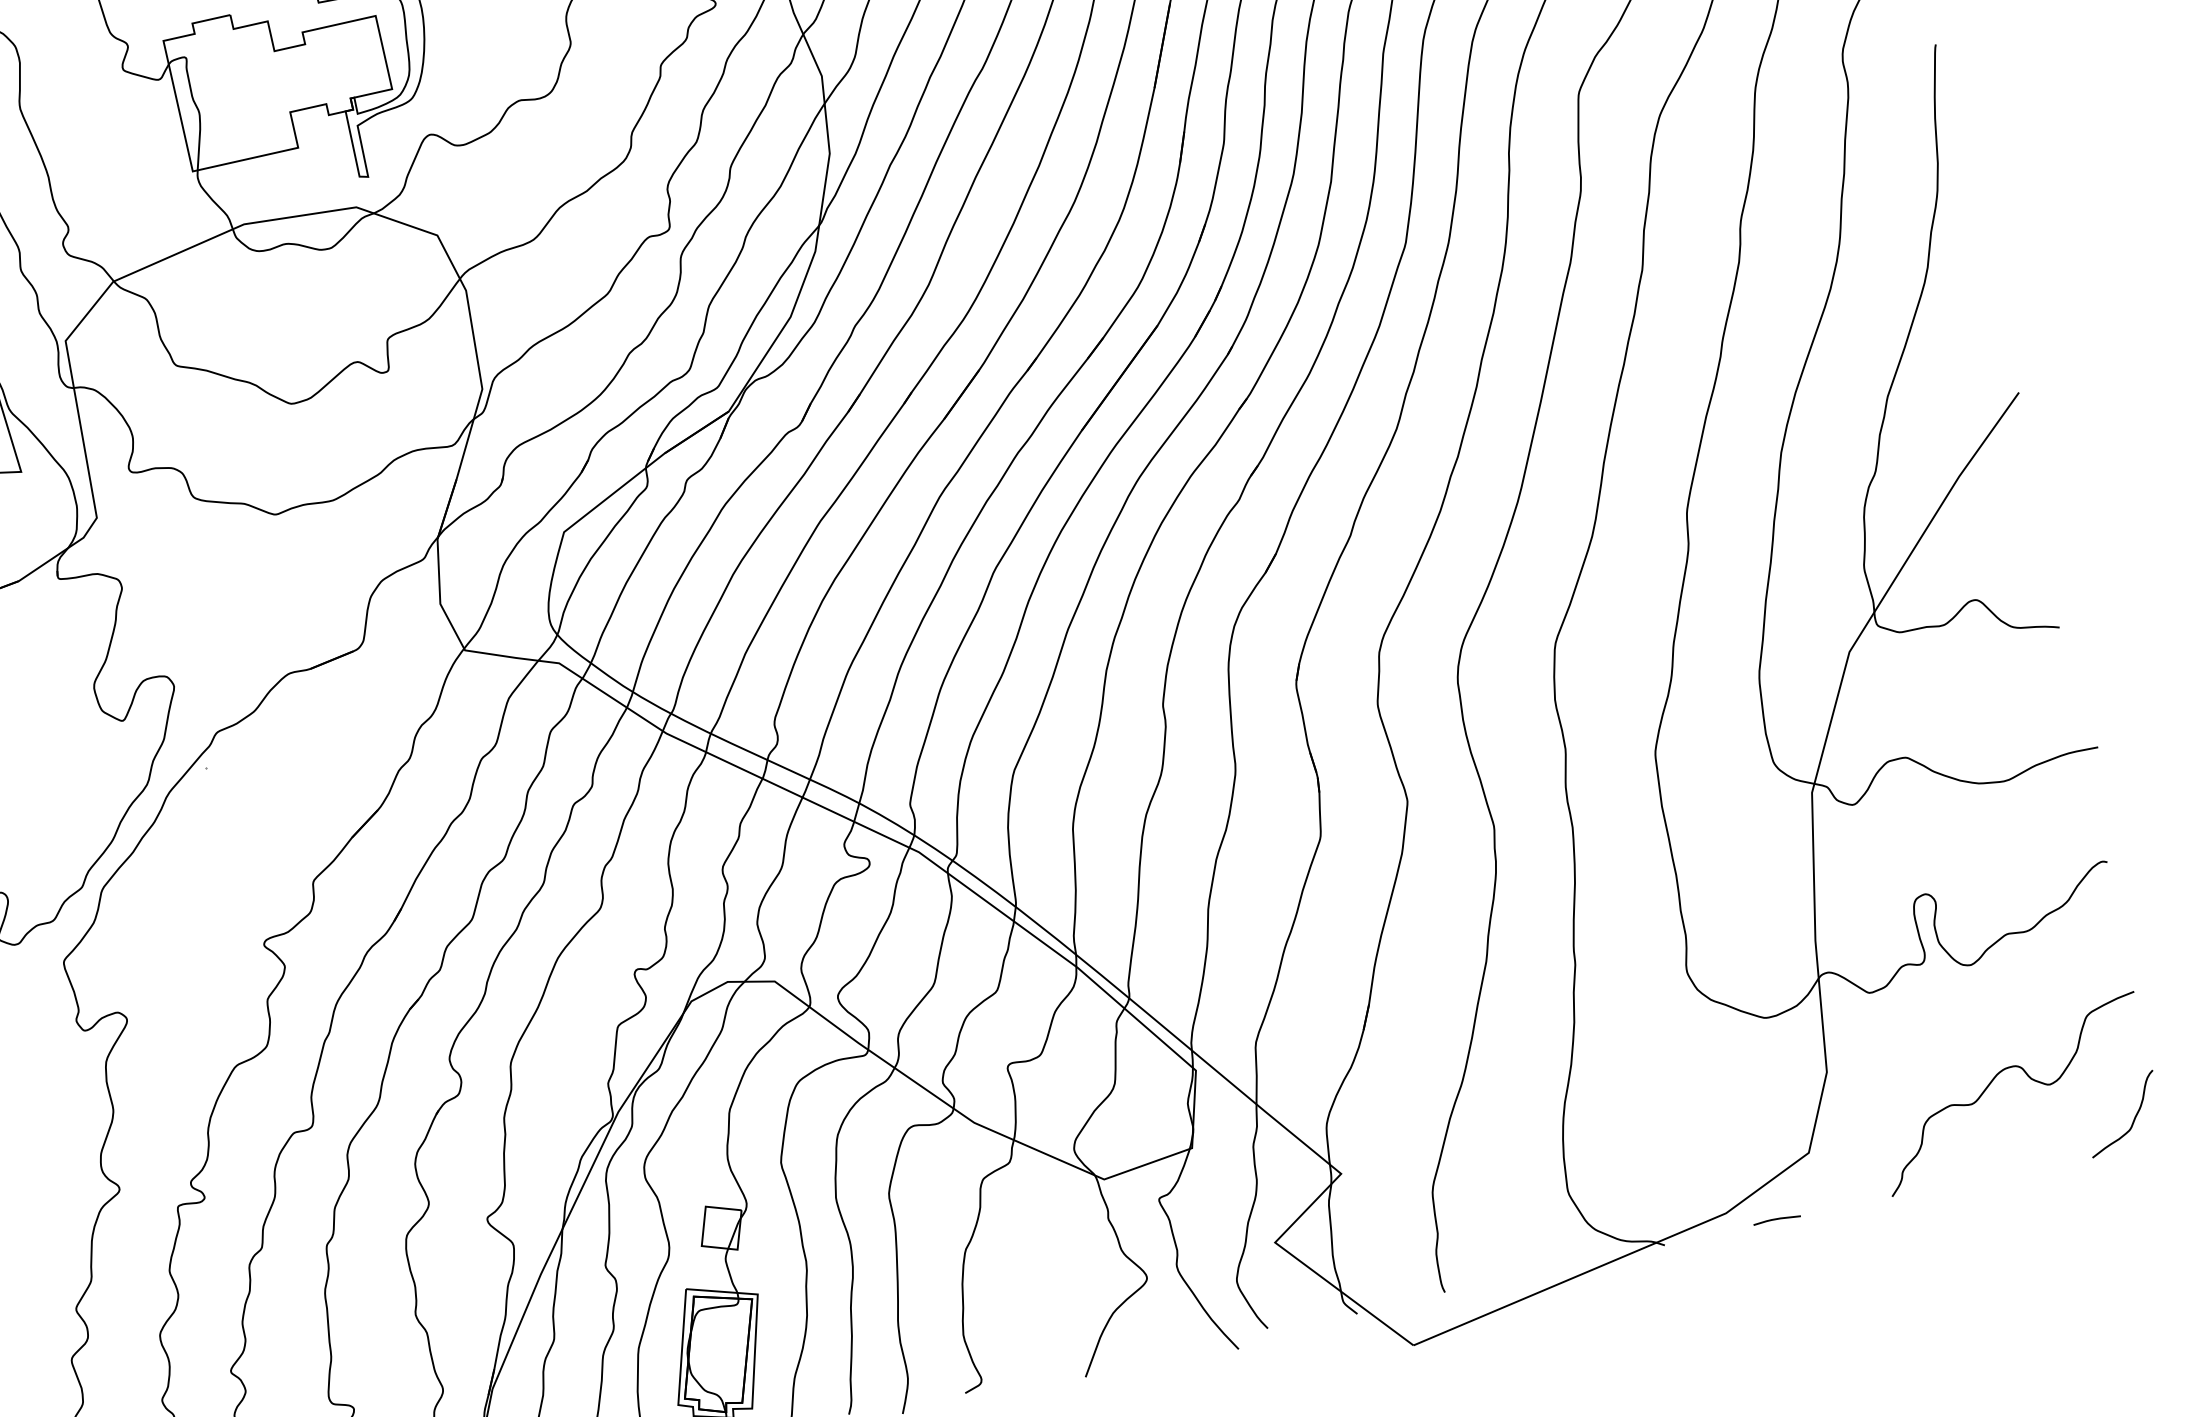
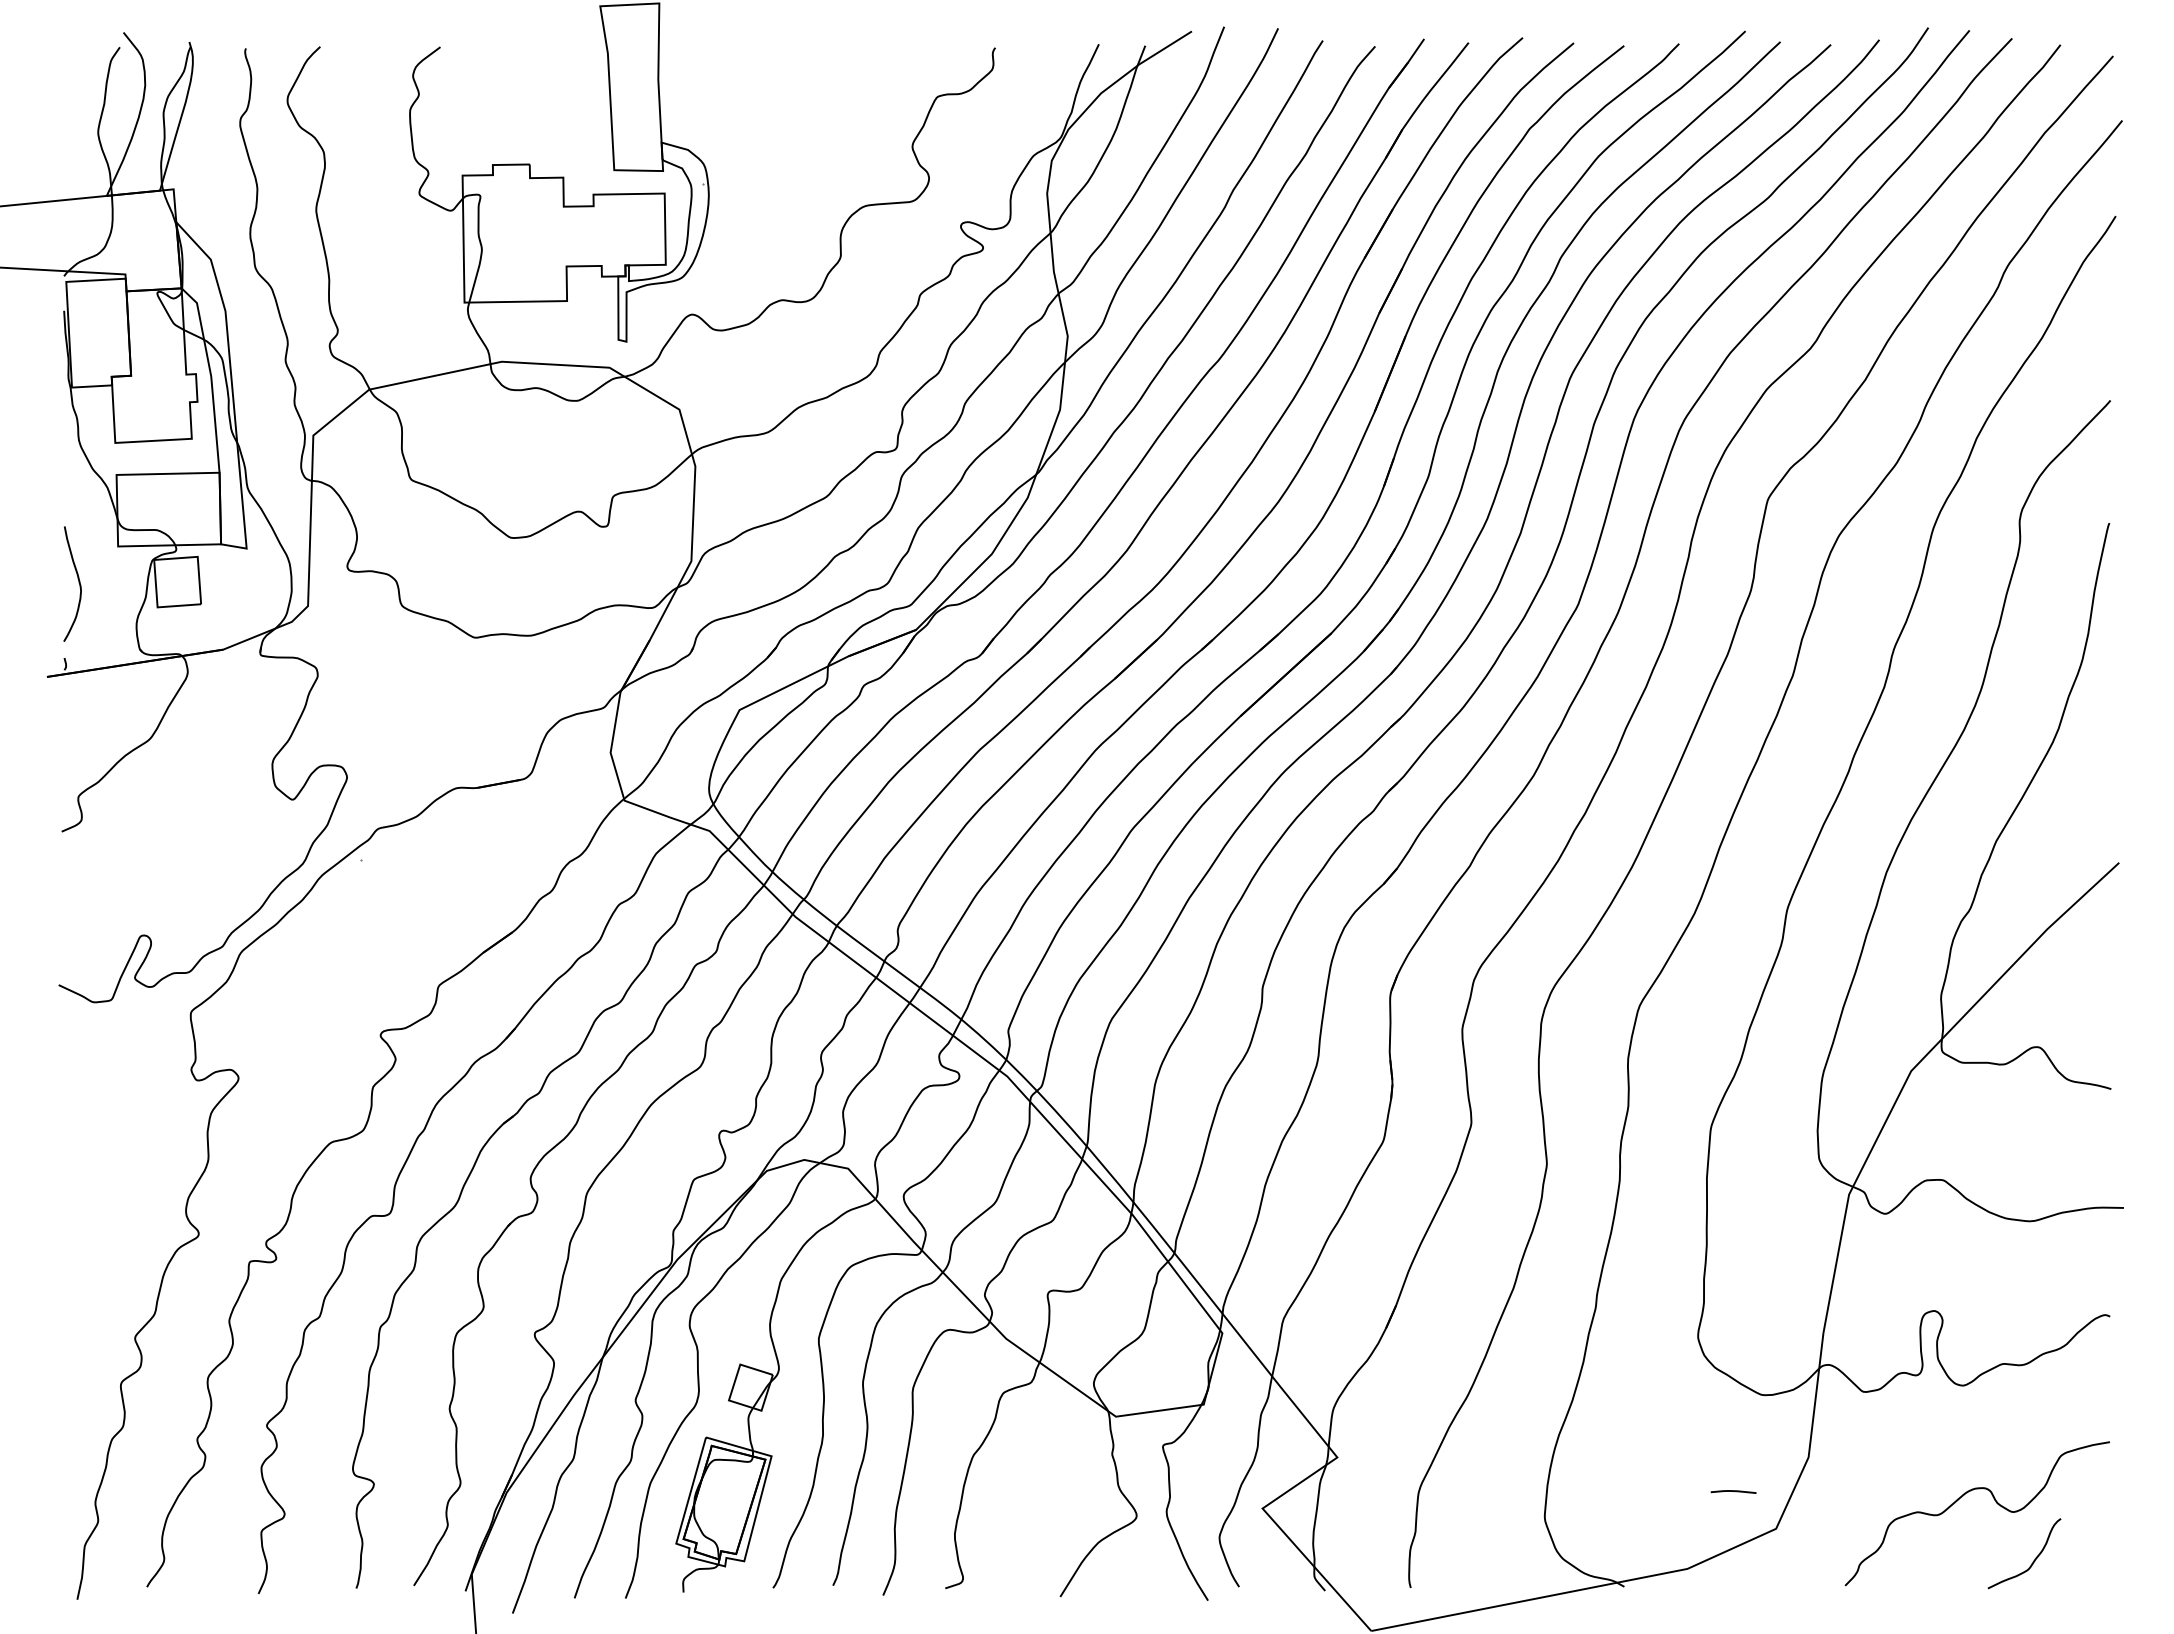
curve: (2133, 1119) -> (2033, 1560), moved
line: (1776, 1219) -> (1733, 1491), moved

